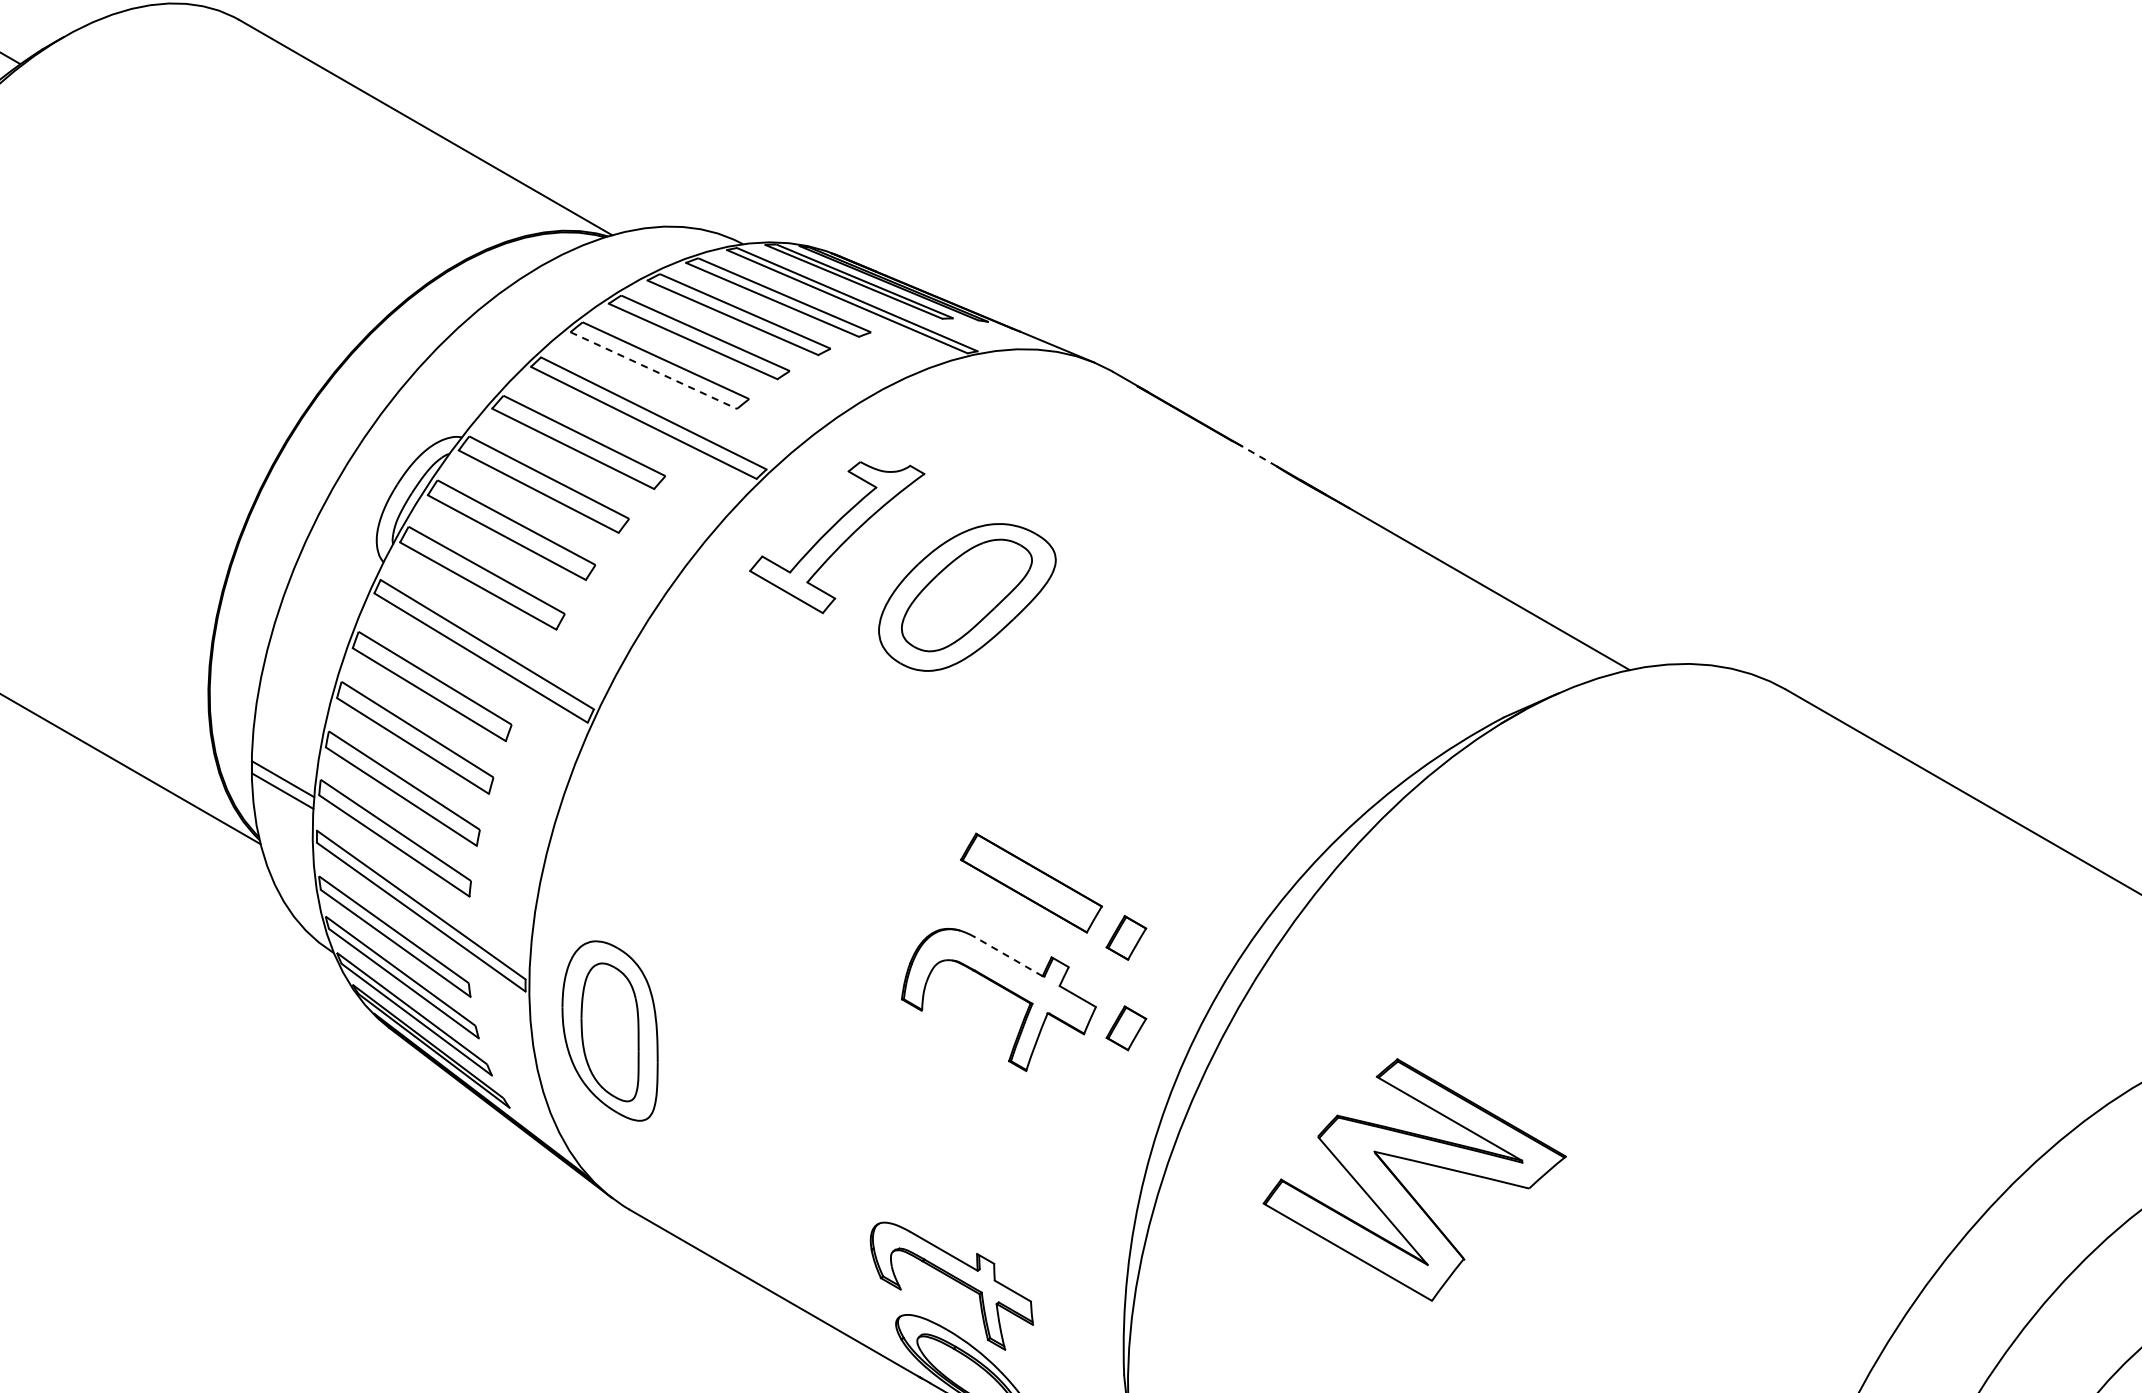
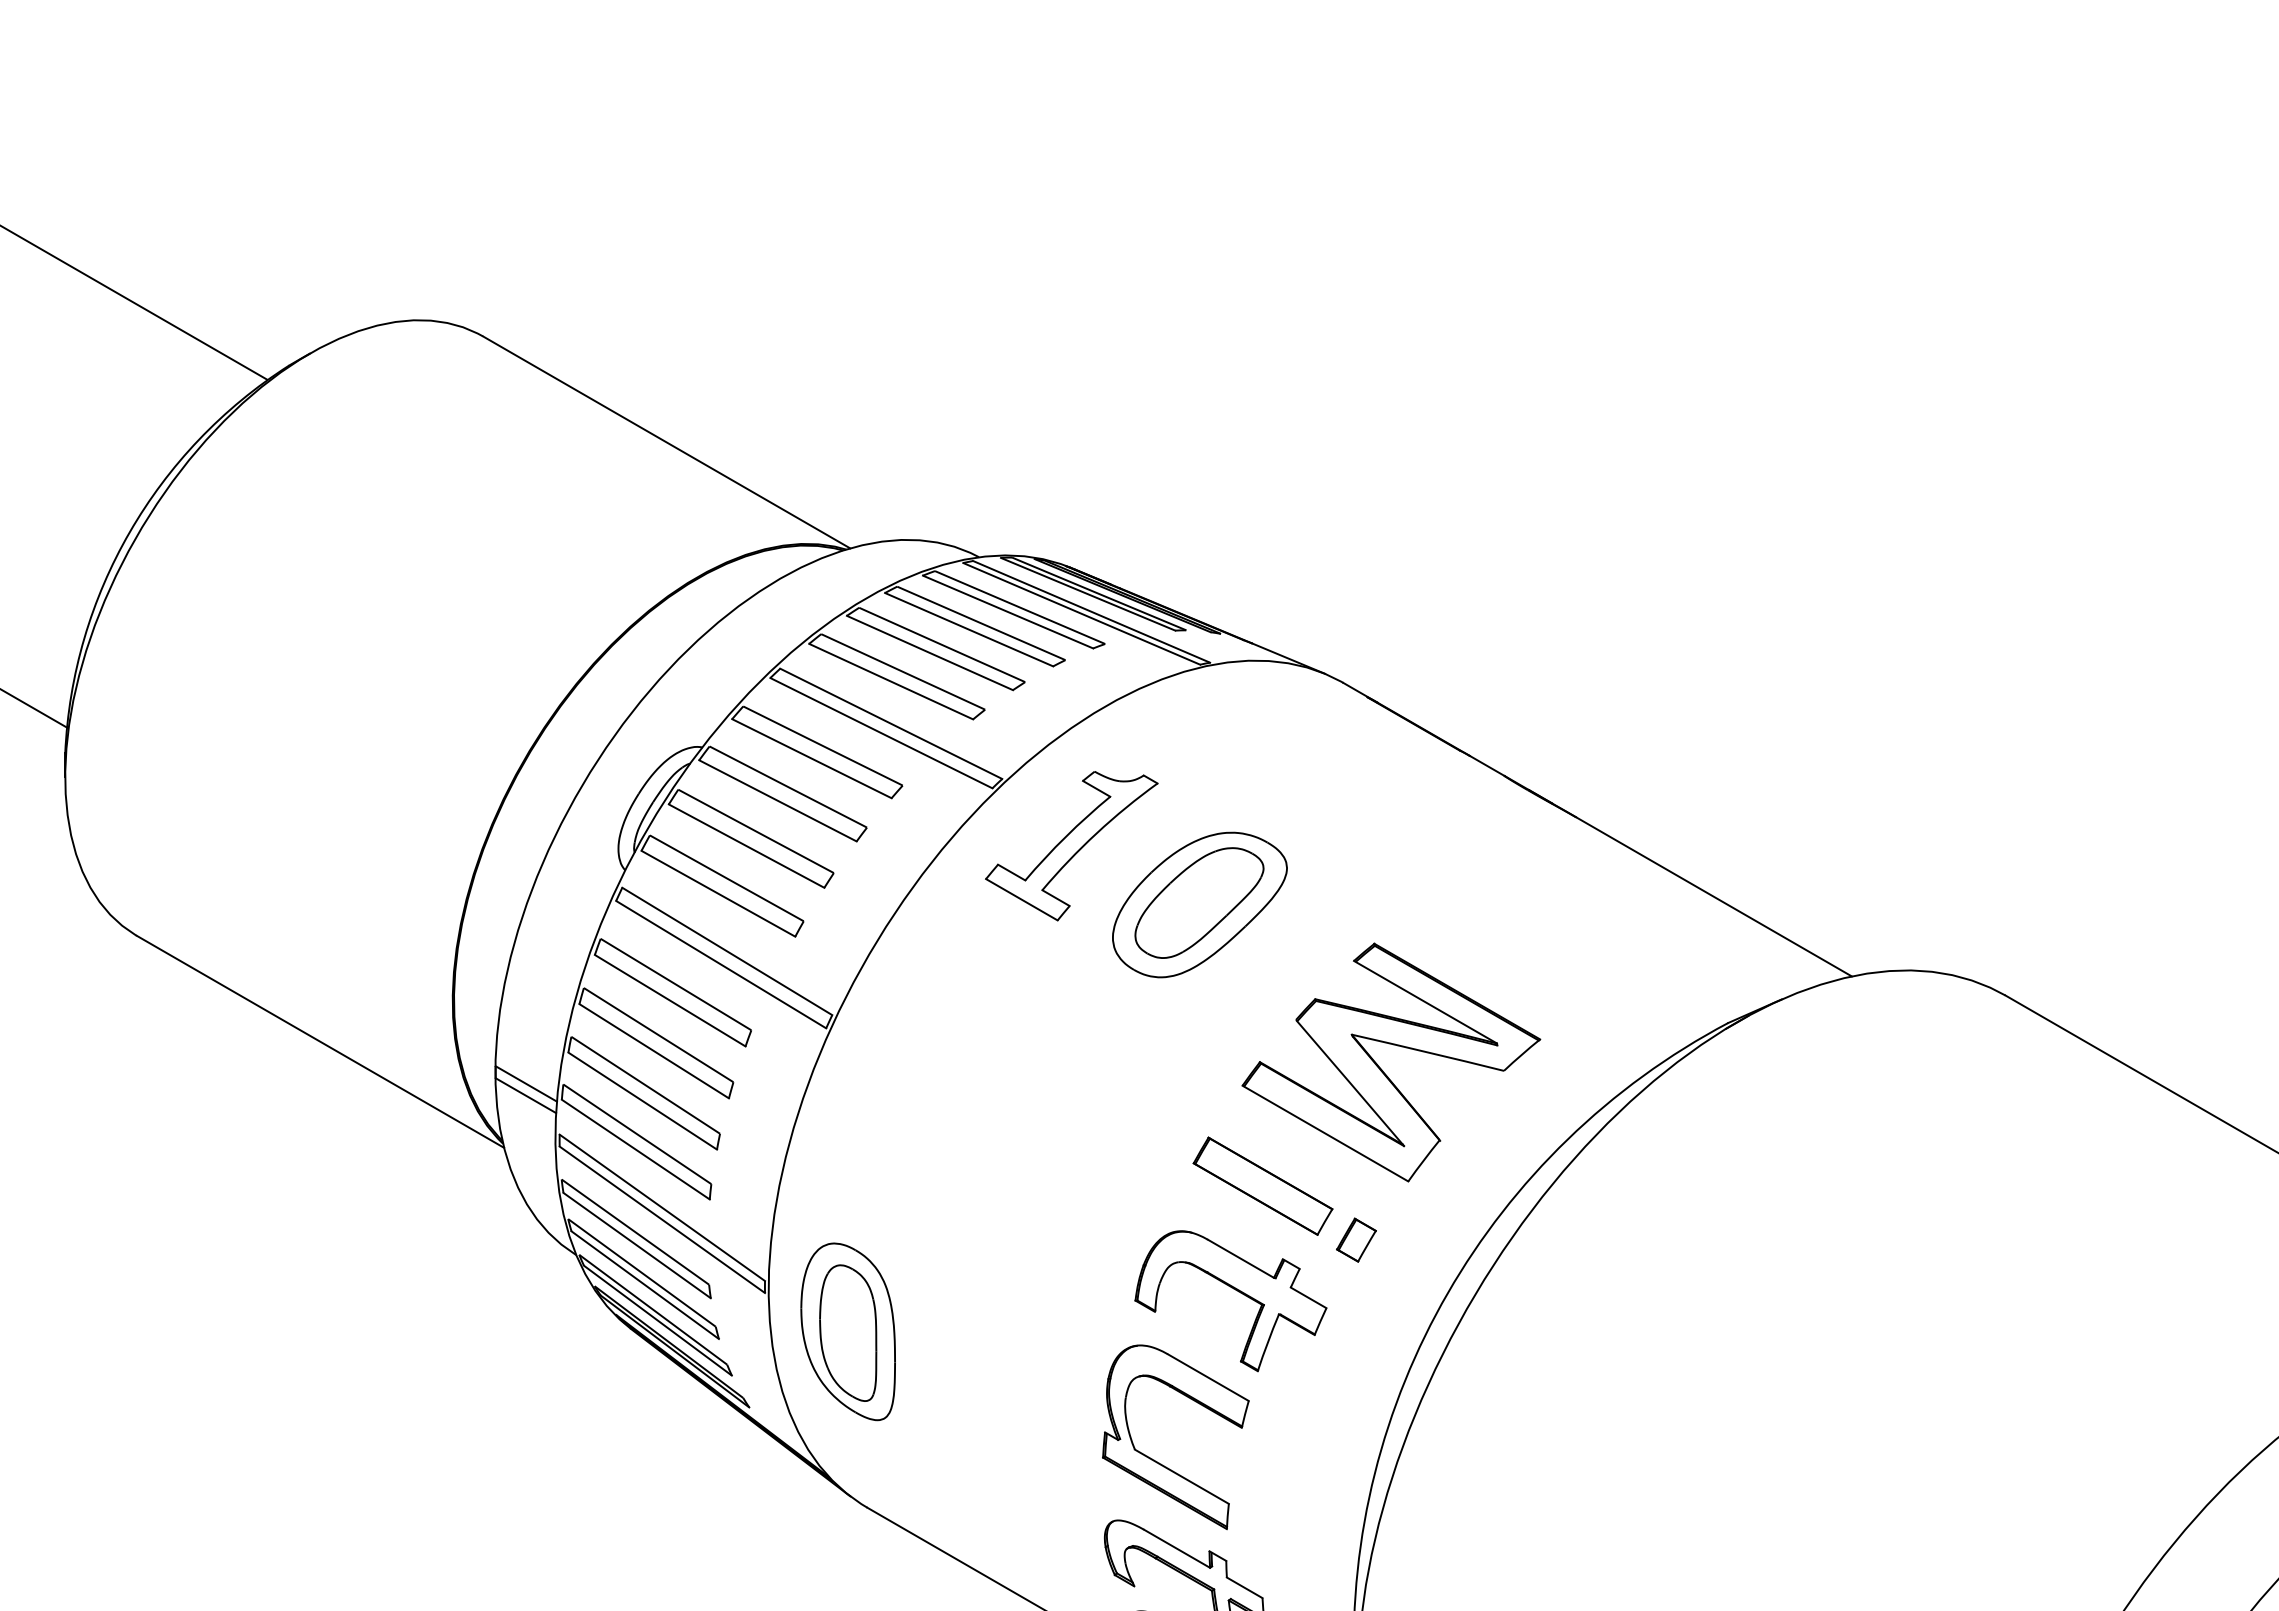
line: (654, 370) -> (891, 681), dashed -> solid
line: (1258, 455) -> (1486, 765), dashed -> solid
line: (1008, 956) -> (1240, 1258), dashed -> solid
part: (1126, 1027) -> (1356, 1328), removed
part: (928, 1164) -> (1161, 1463), added
part: (1406, 1188) -> (1383, 1070), moved

